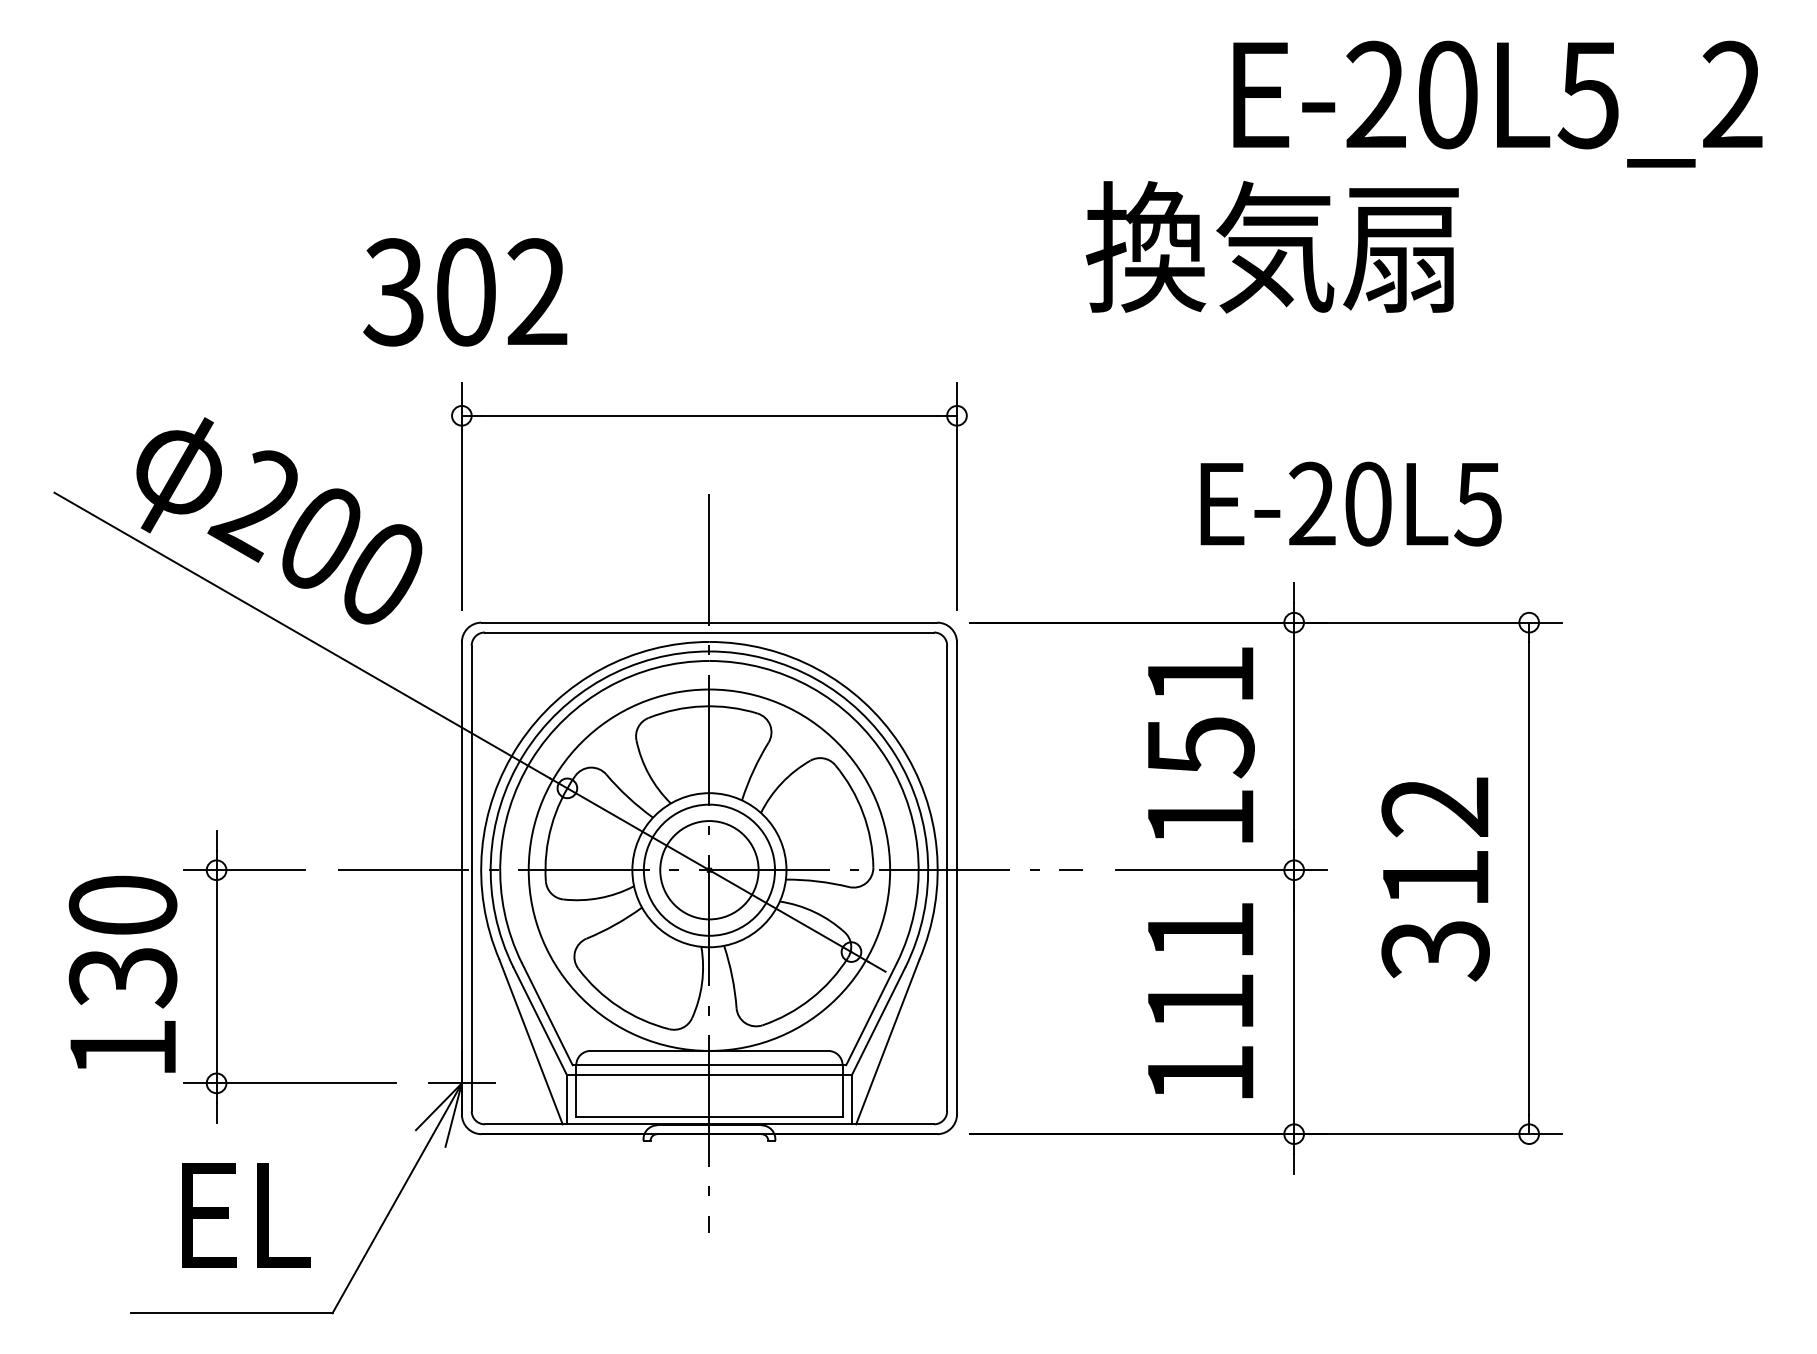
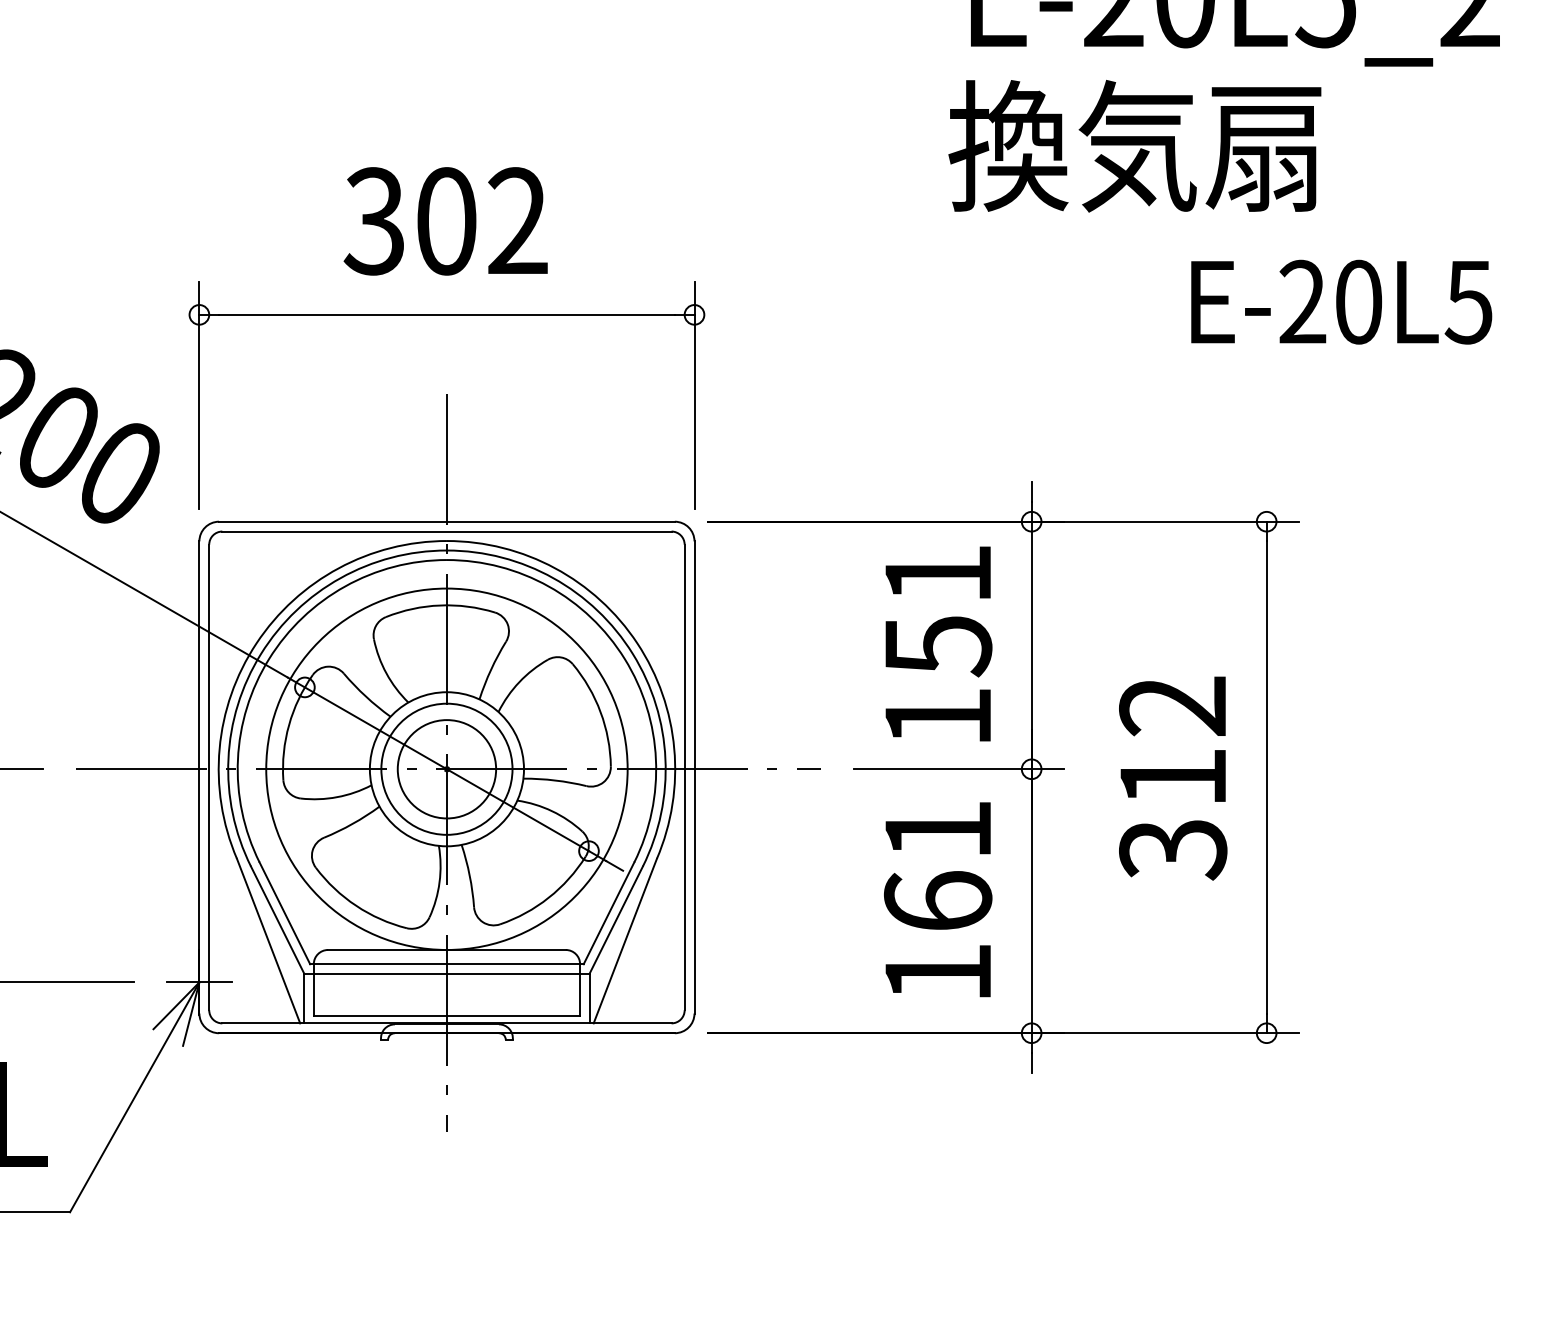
text: (1271, 247) -> (1134, 146), moved
text: (465, 292) -> (446, 221), moved
text: (1350, 503) -> (1341, 301), moved
text: (1200, 1001) -> (938, 900), 111 -> 161

